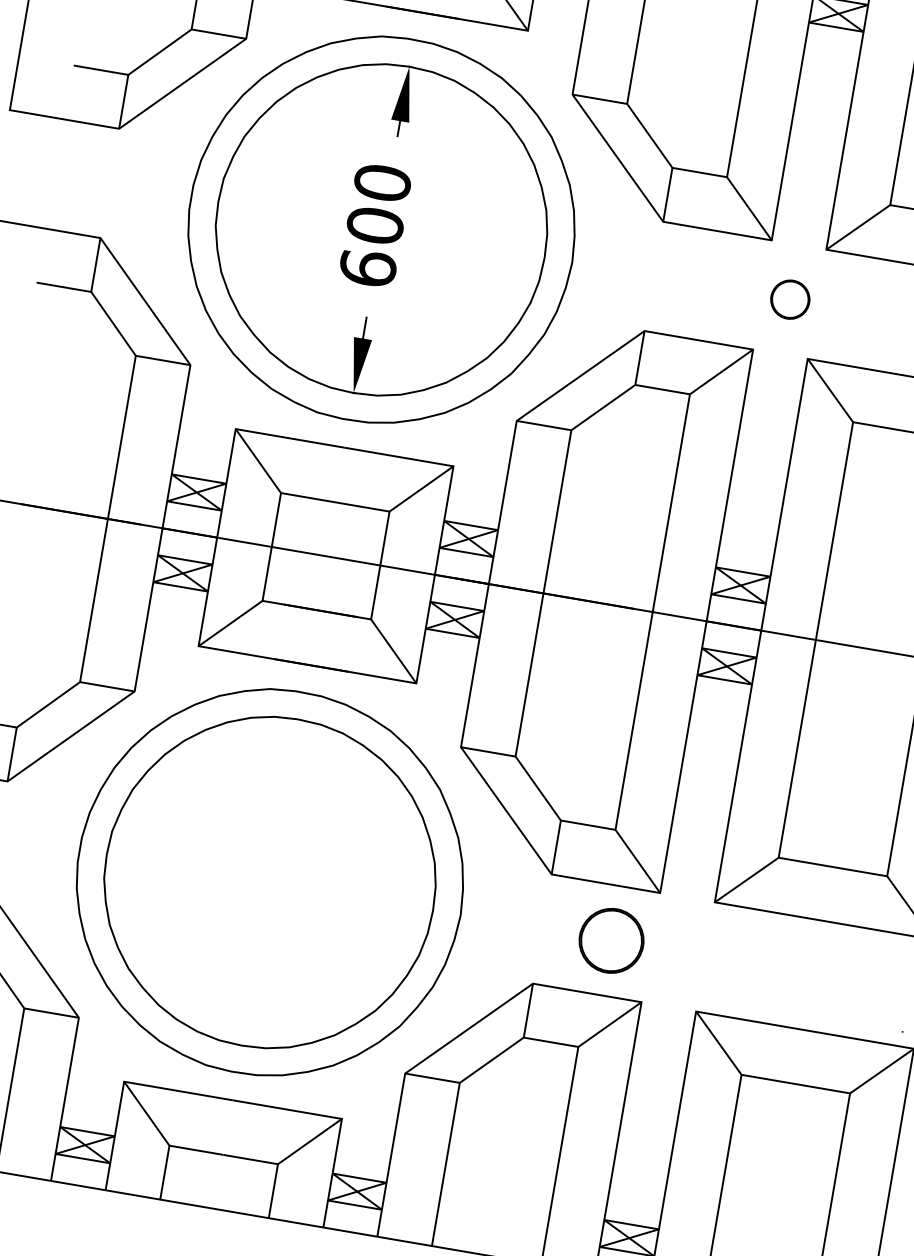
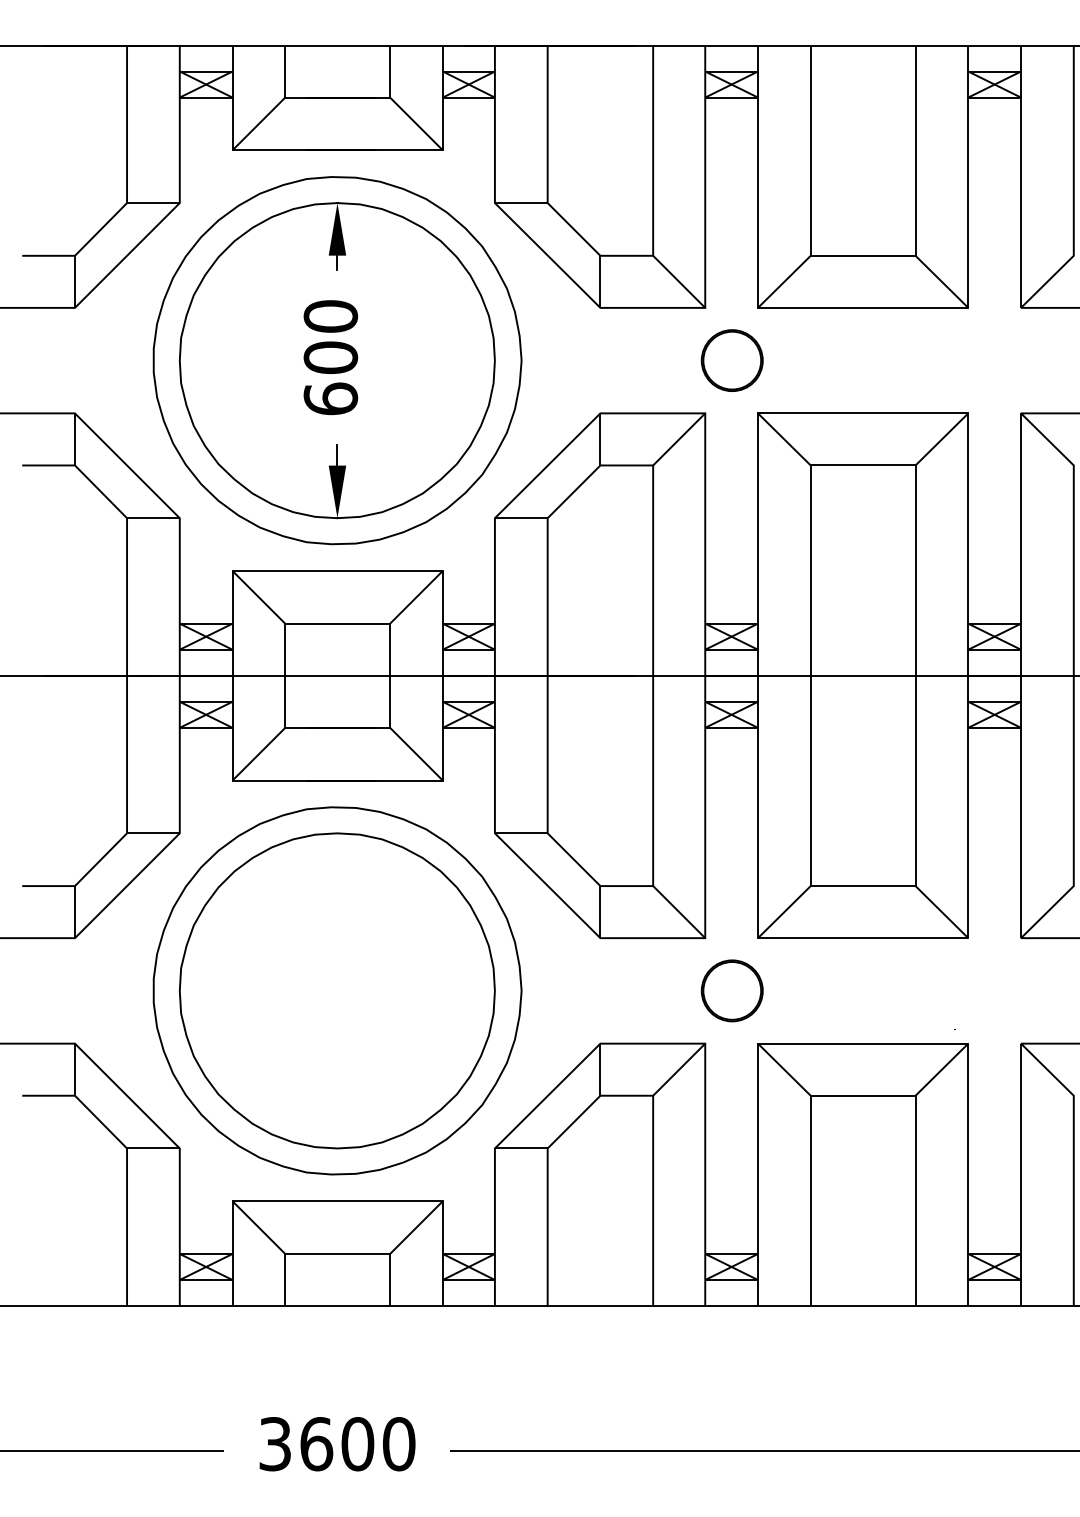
part: (789, 299) -> (731, 360), size x1.67
part: (610, 940) -> (731, 990), moved

